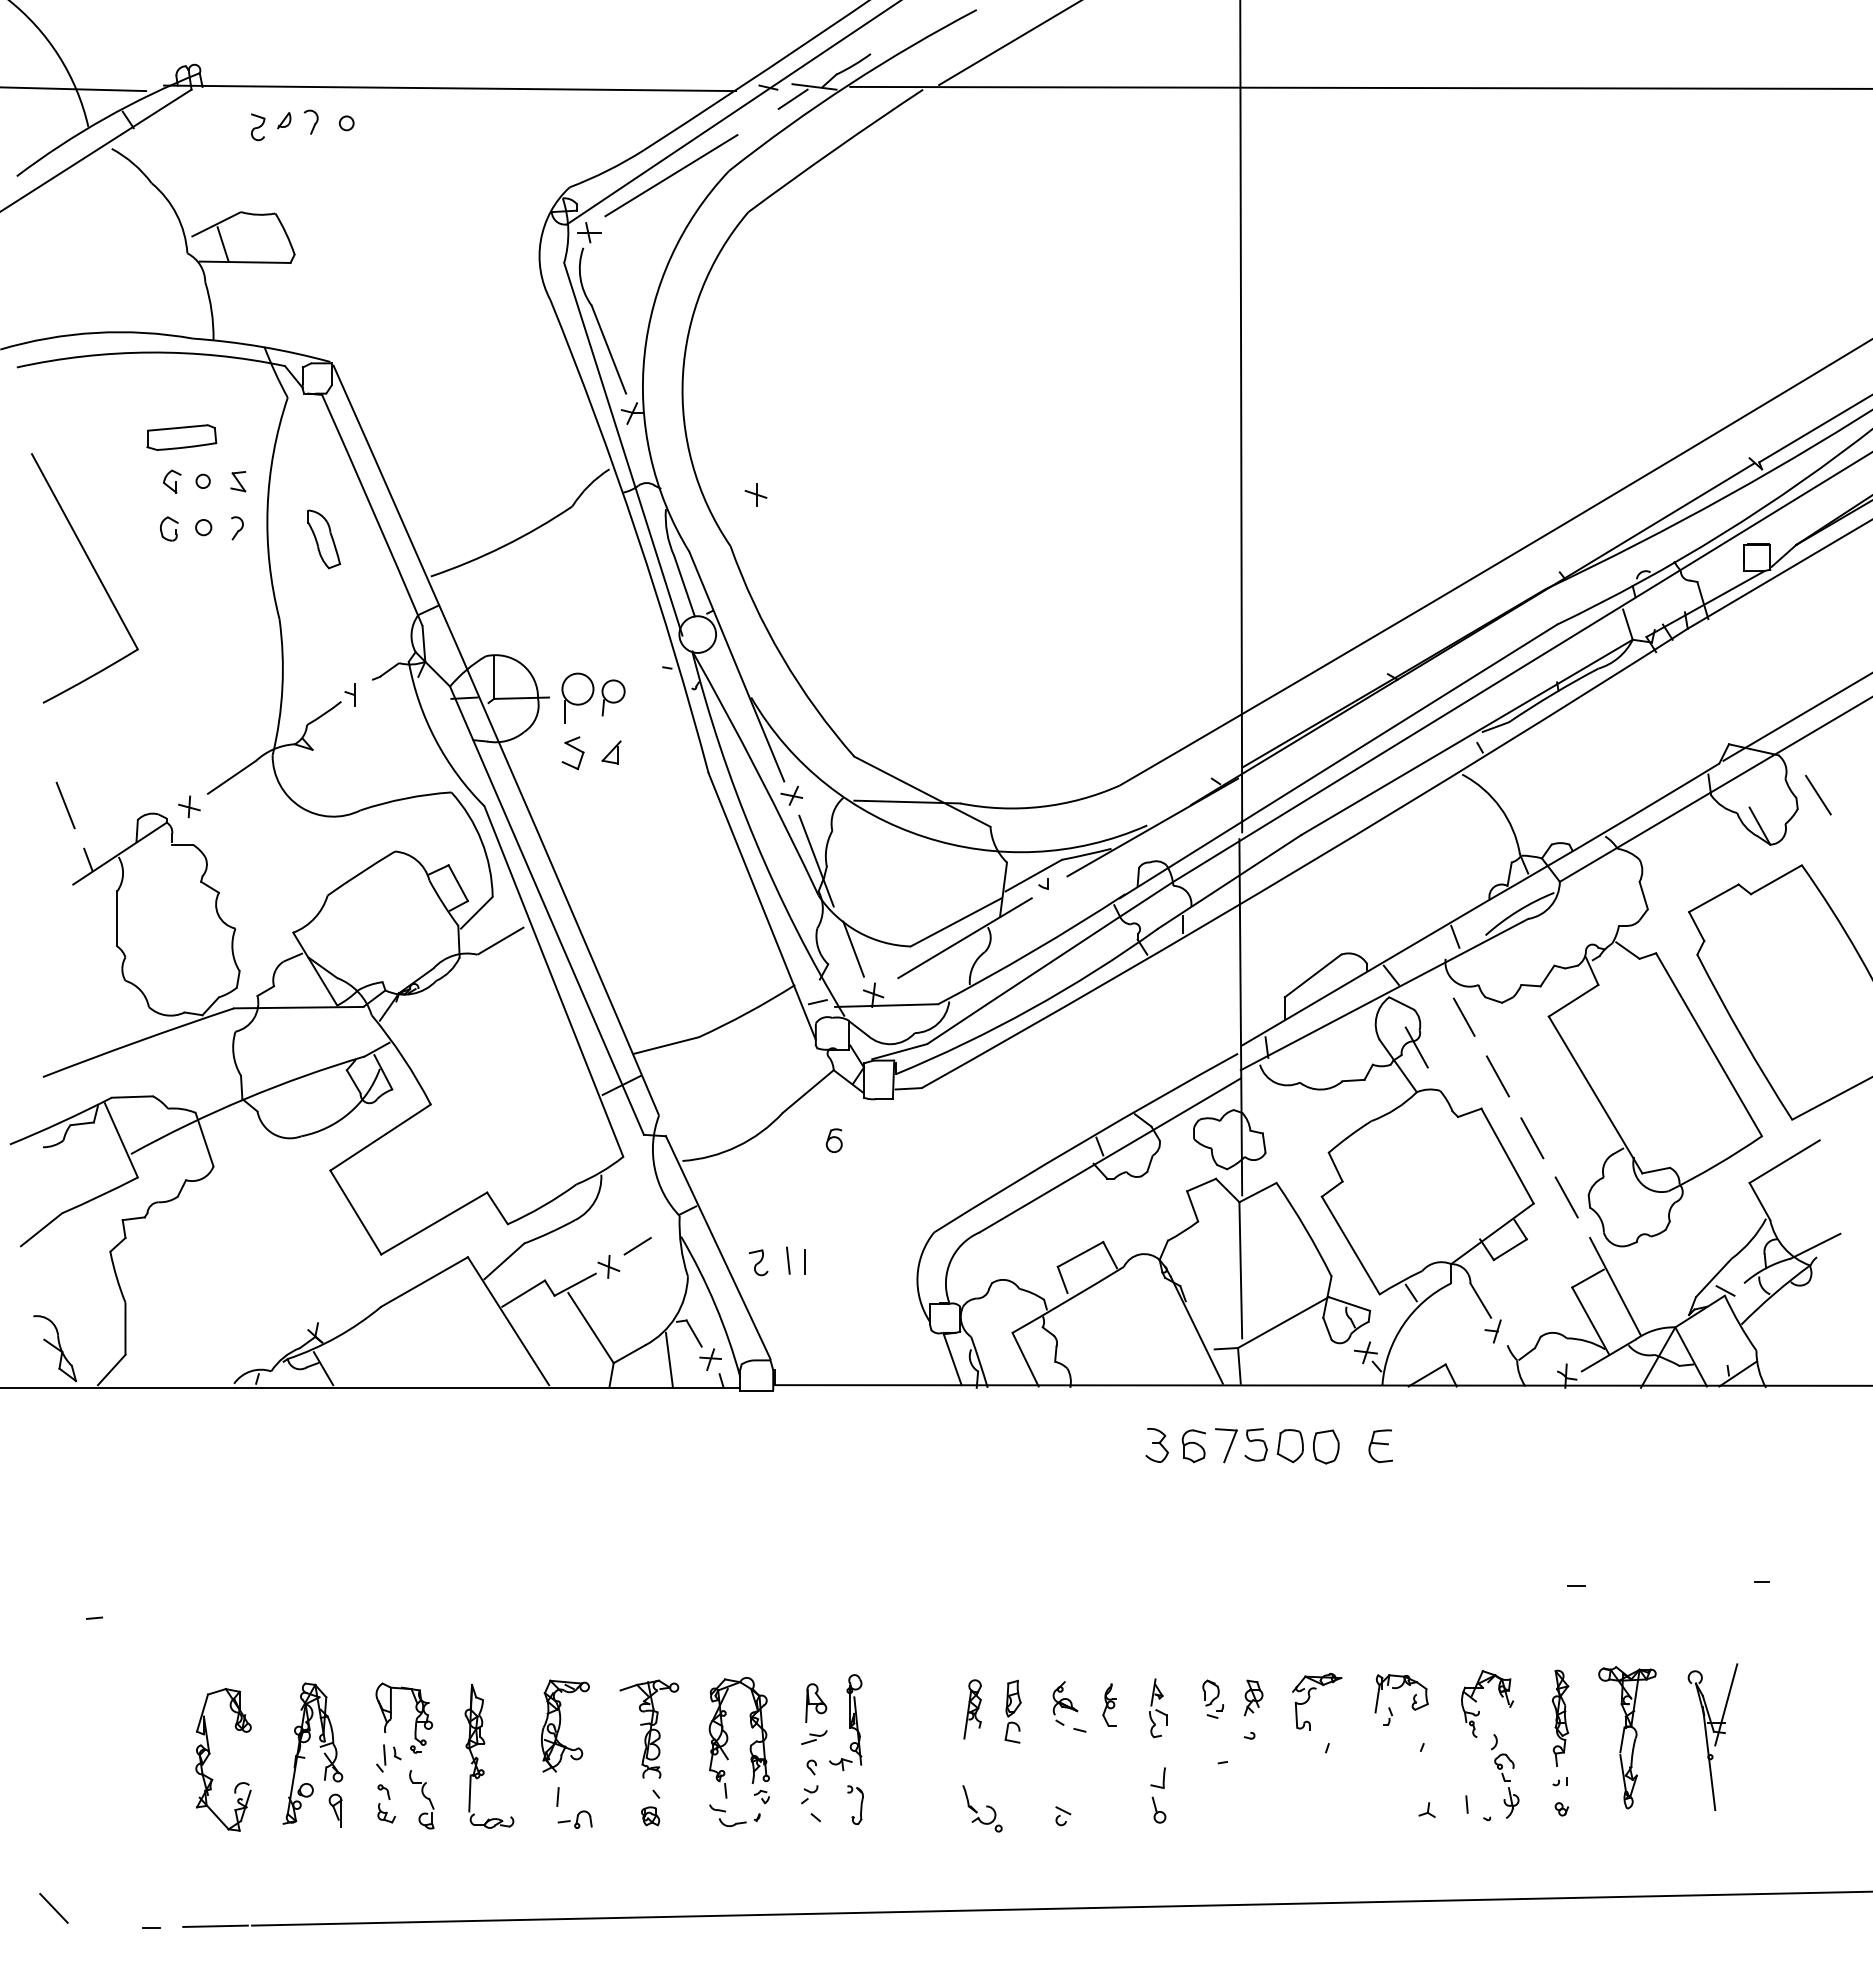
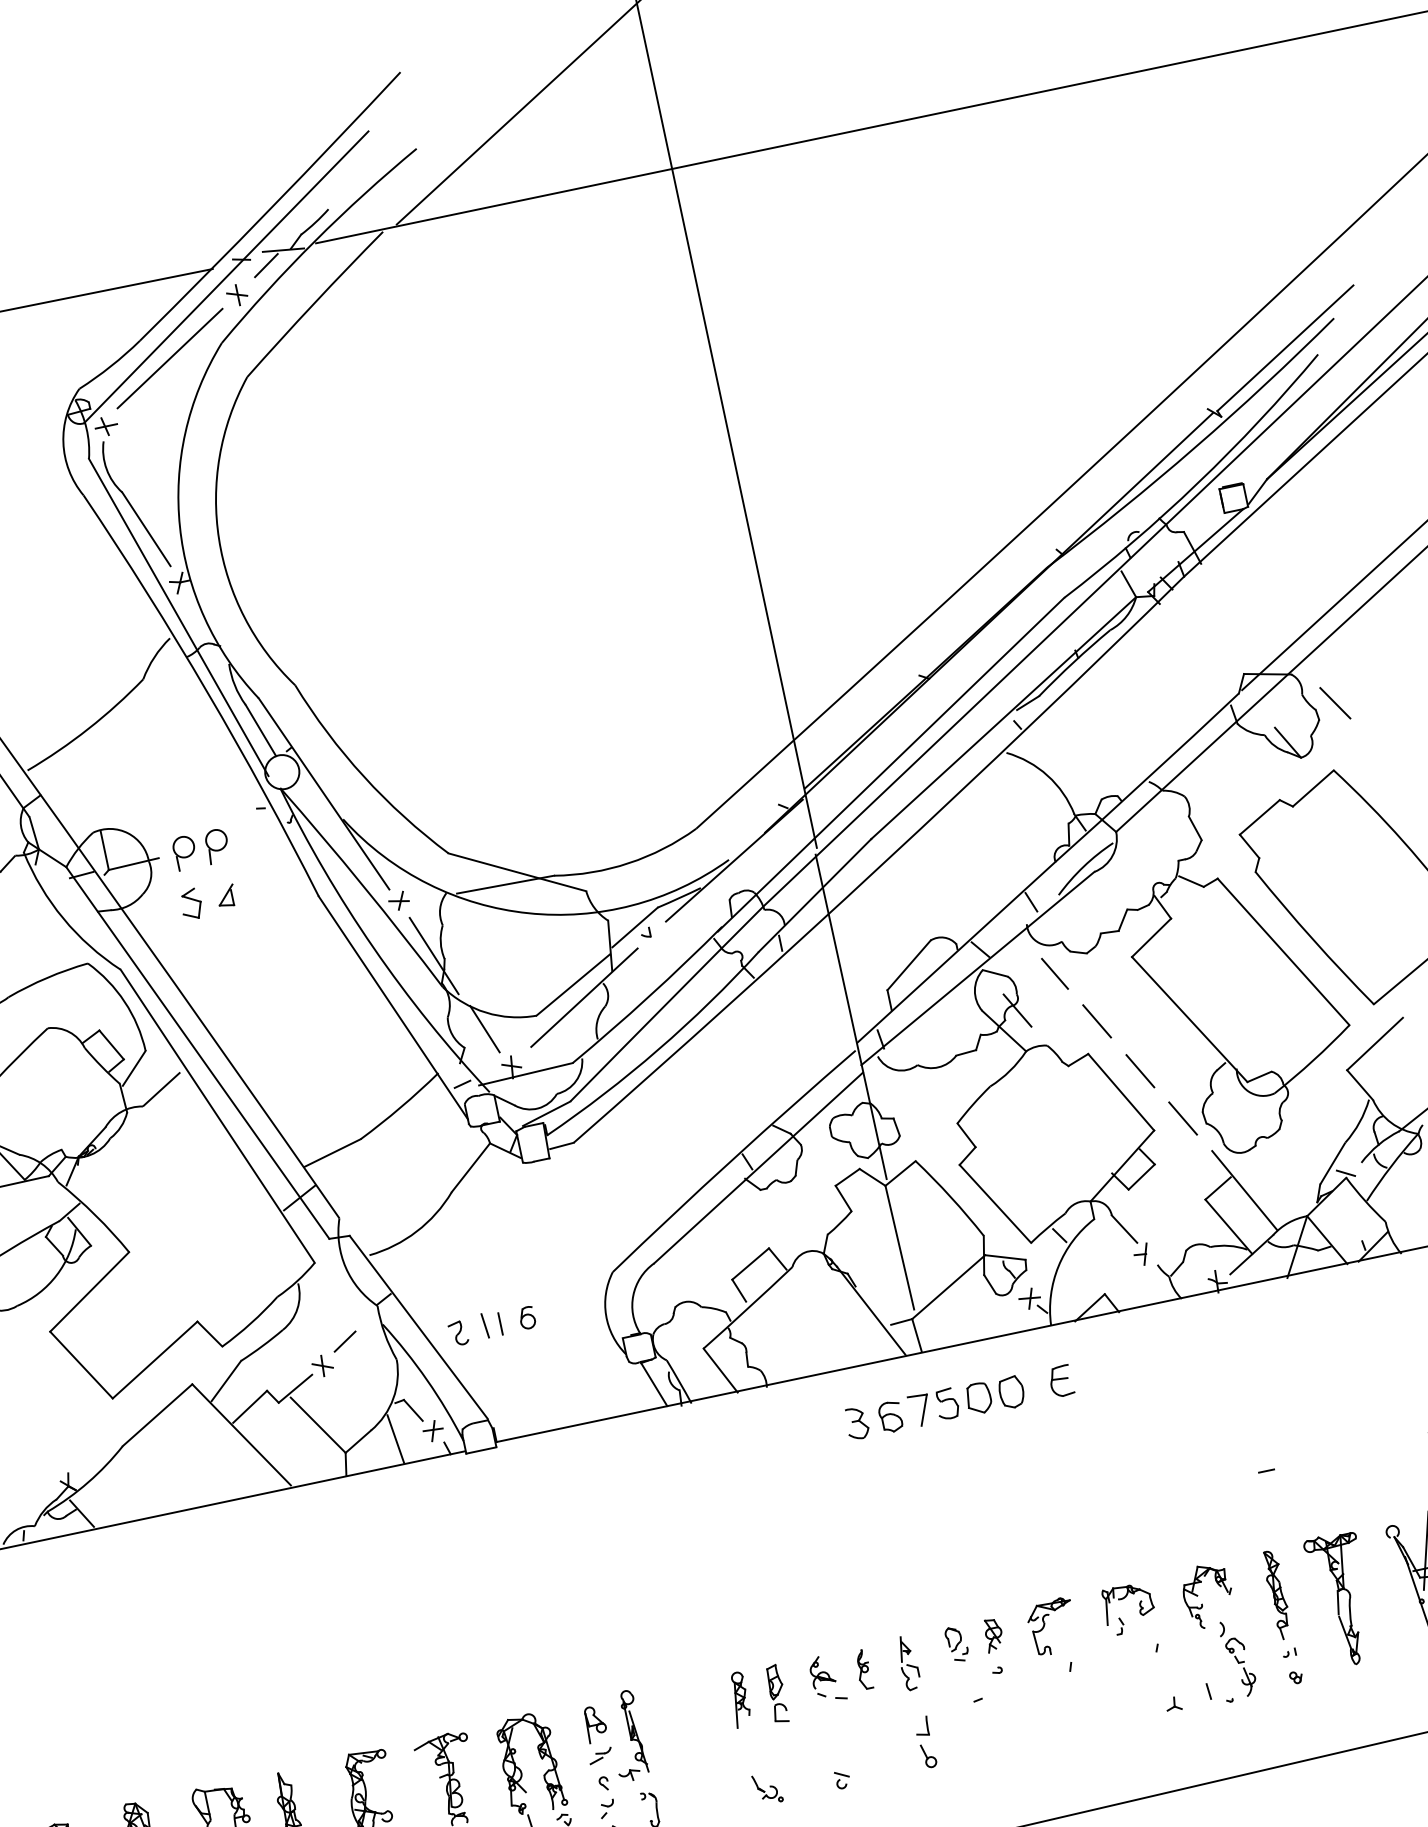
part: (755, 494) -> (236, 294), moved
part: (577, 697) -> (184, 852), size x0.71
part: (833, 1140) -> (526, 1317), moved
part: (981, 1809) -> (766, 1789), size x0.71

